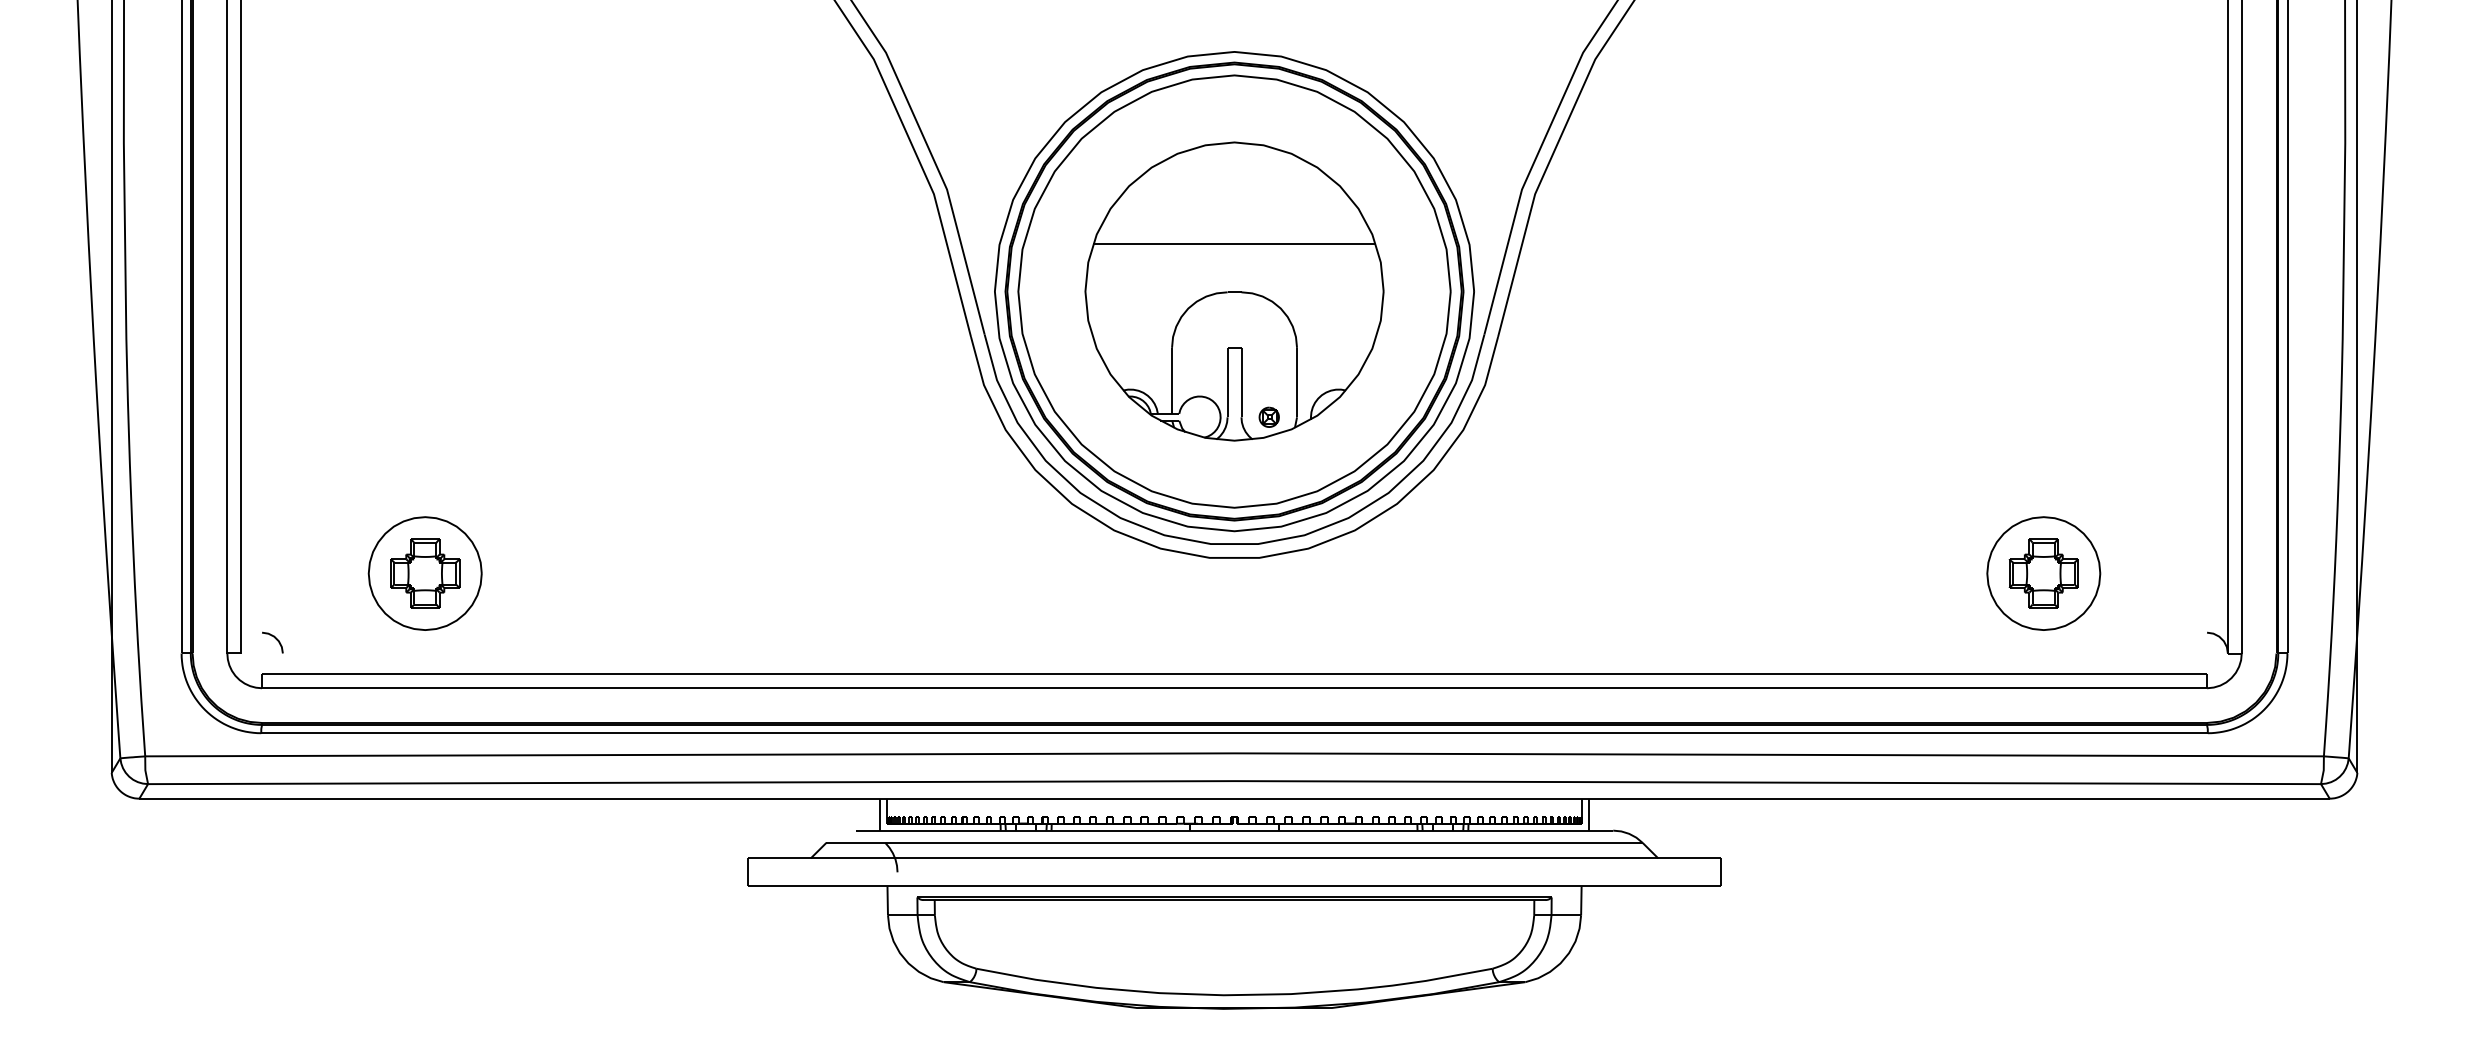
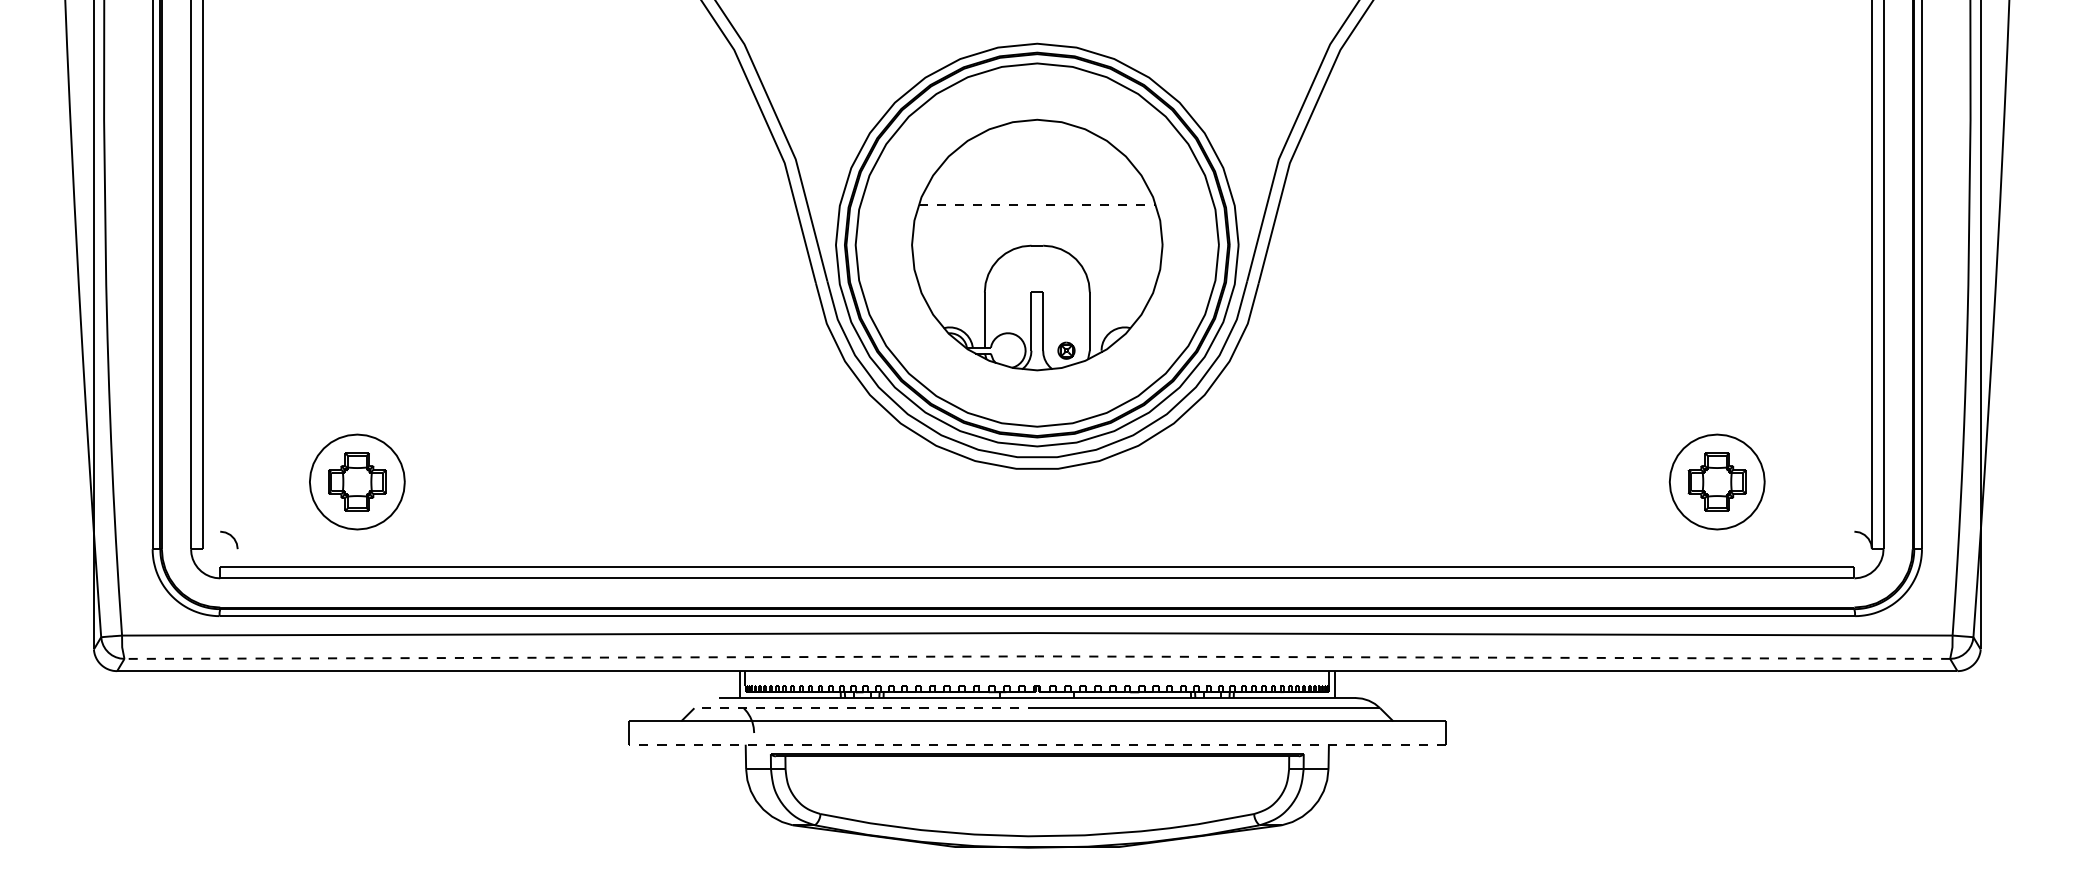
line: (1235, 243) -> (1038, 204), solid -> dashed
line: (1234, 781) -> (1037, 656), solid -> dashed
line: (1029, 842) -> (865, 707), solid -> dashed
line: (1234, 886) -> (1037, 744), solid -> dashed

